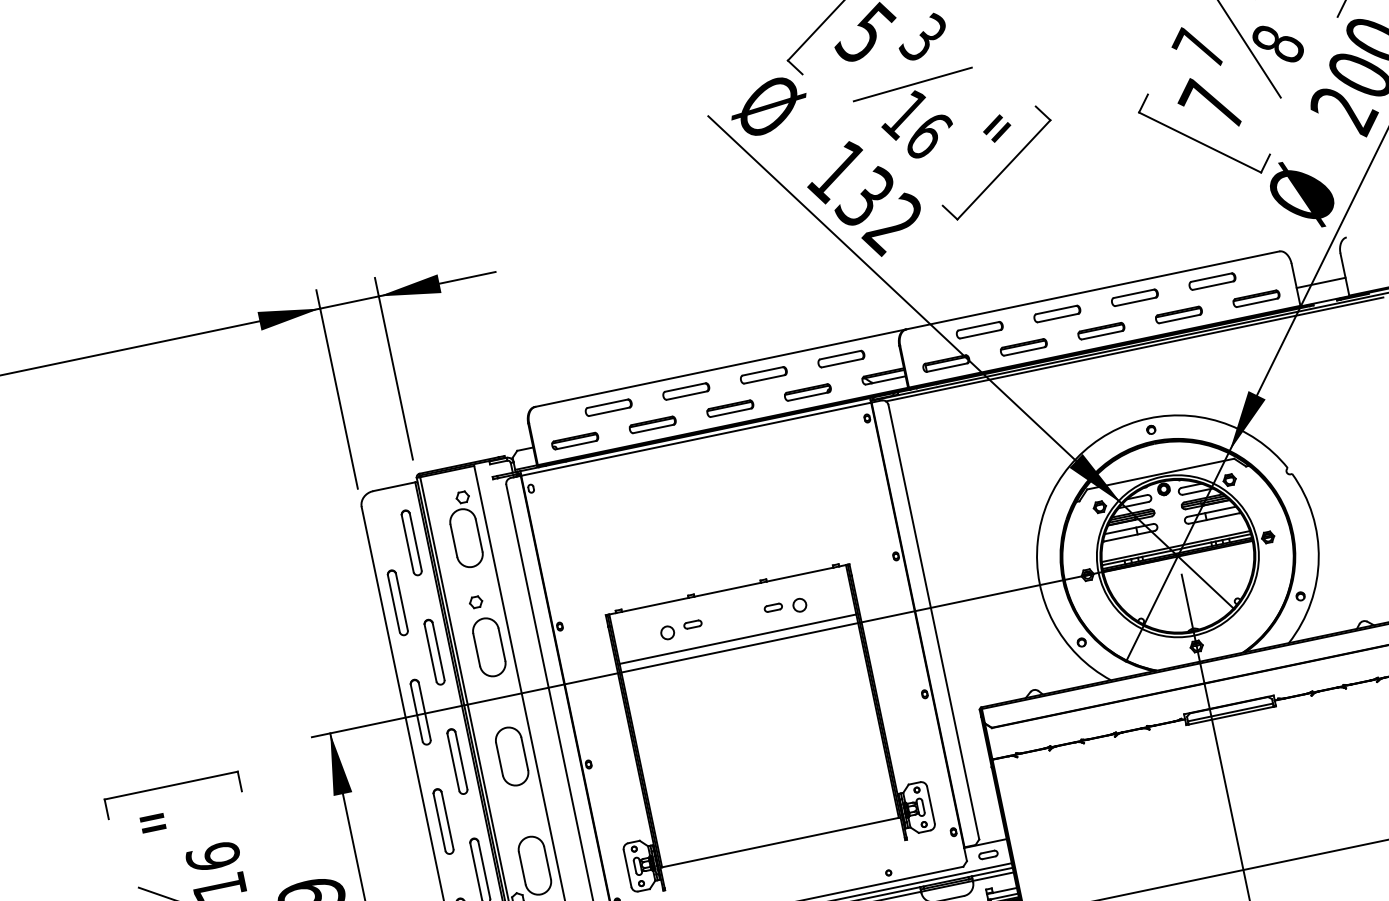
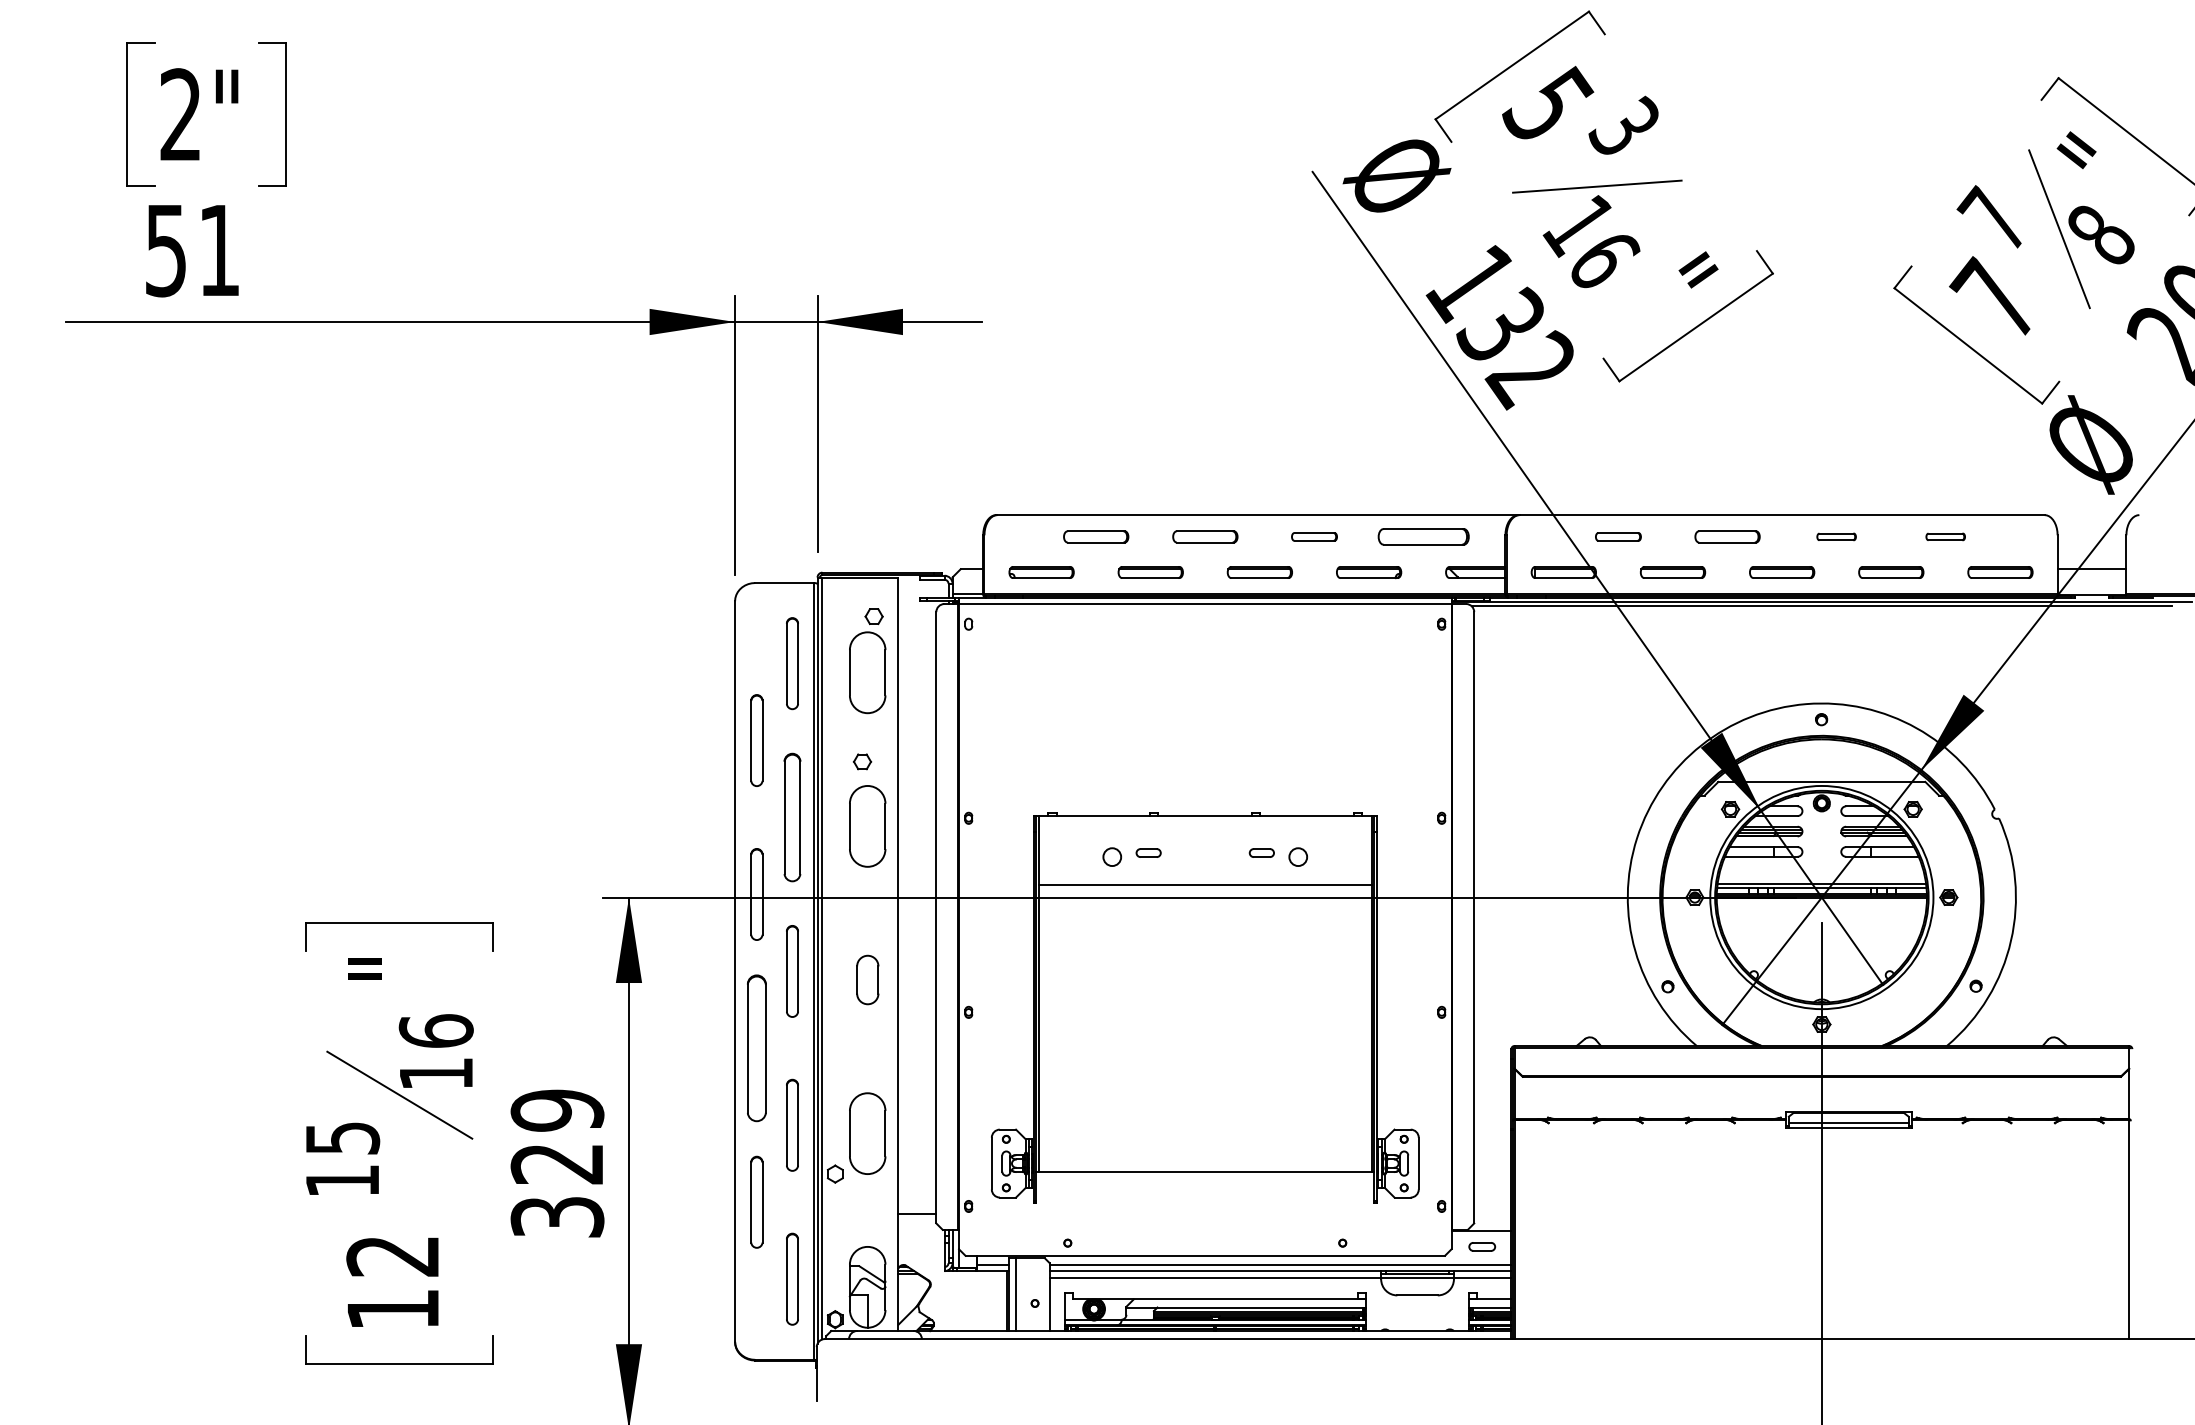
part: (1212, 281) -> (1945, 536), size x0.6
part: (1134, 297) -> (1836, 536), size x0.6
part: (979, 329) -> (1618, 536), size x0.7
part: (841, 358) -> (1423, 536), size x1.4
part: (763, 375) -> (1314, 536), size x0.7
part: (434, 652) -> (792, 817), size x1.4
part: (511, 756) -> (867, 979), size x0.6
part: (443, 821) -> (756, 1048), size x1.6

